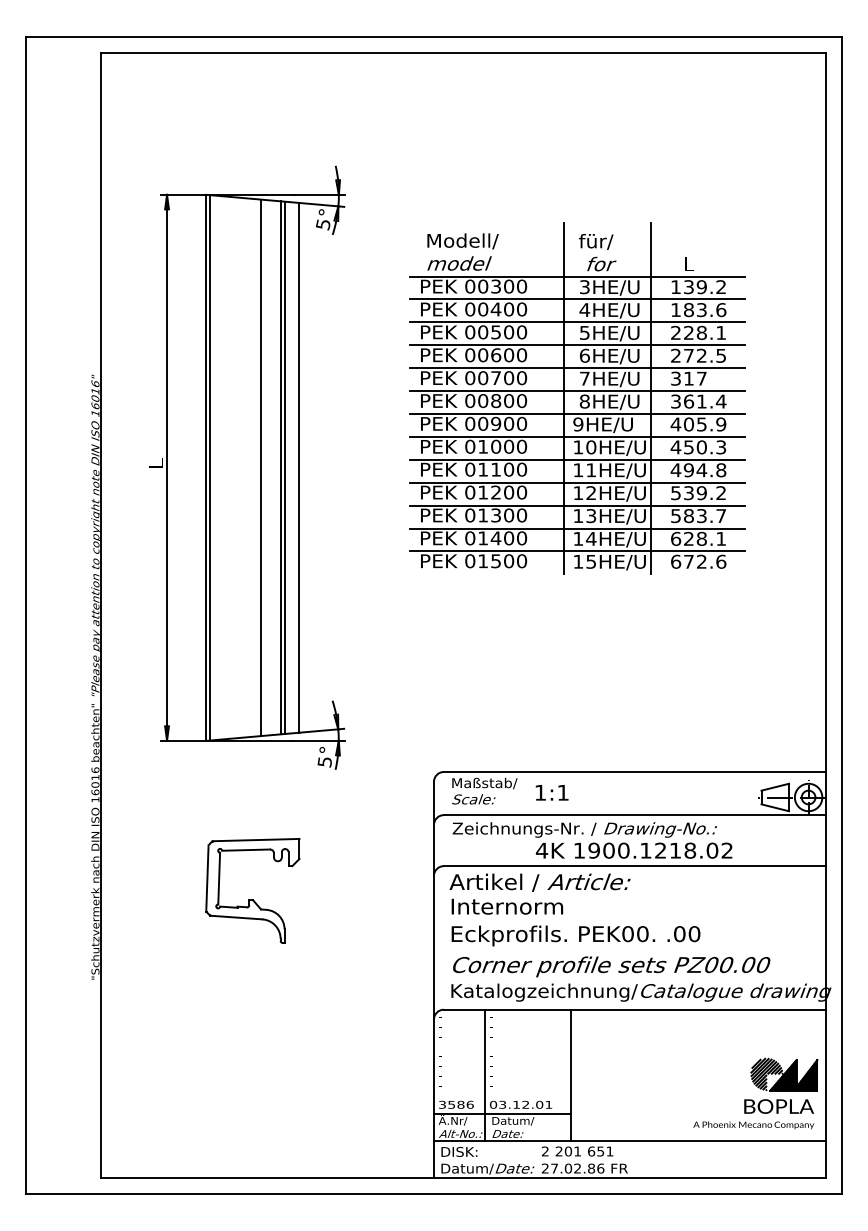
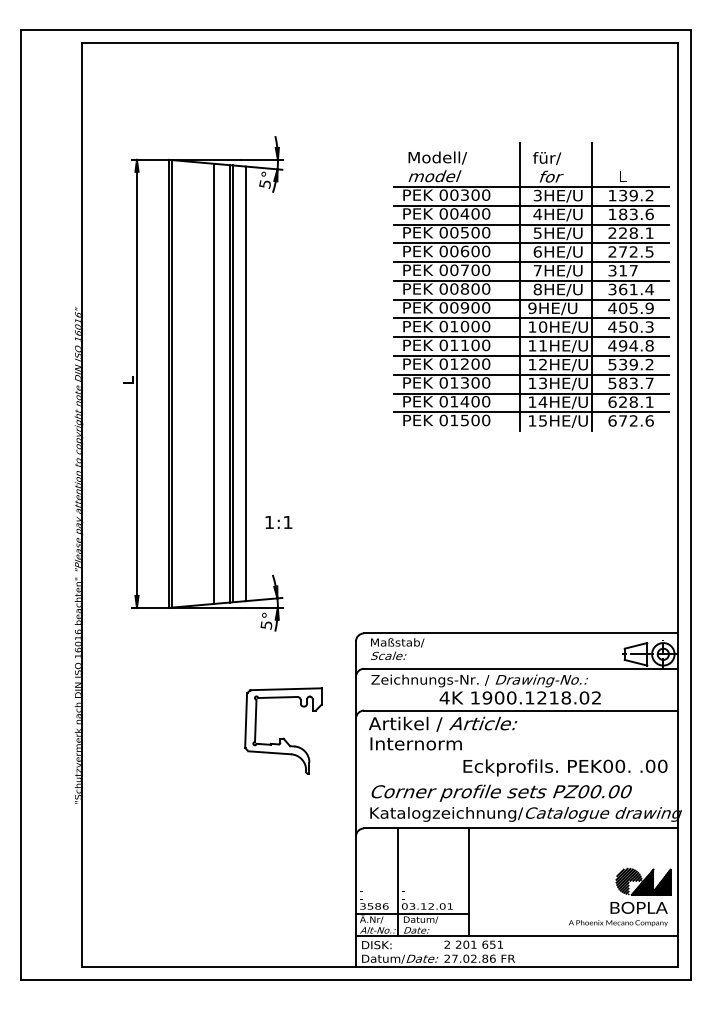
part: (577, 397) -> (531, 286), moved
text: (551, 792) -> (278, 522), moved
part: (252, 898) -> (283, 737), moved
text: (576, 935) -> (565, 767), moved

